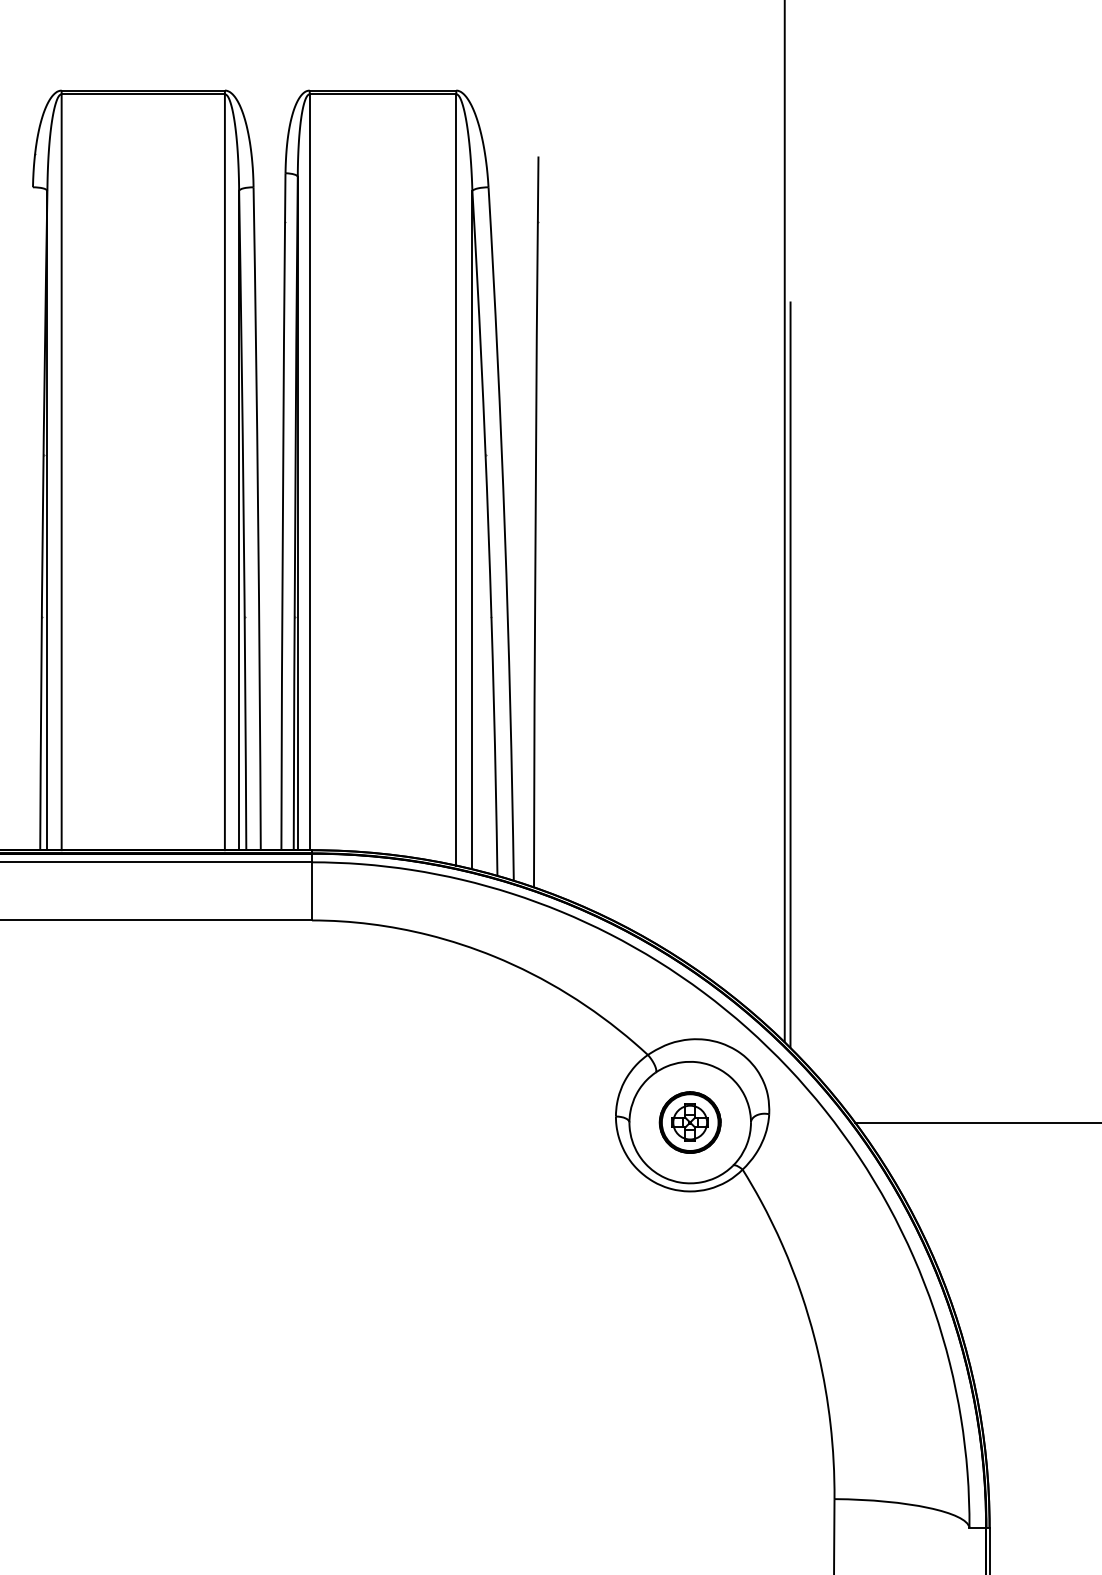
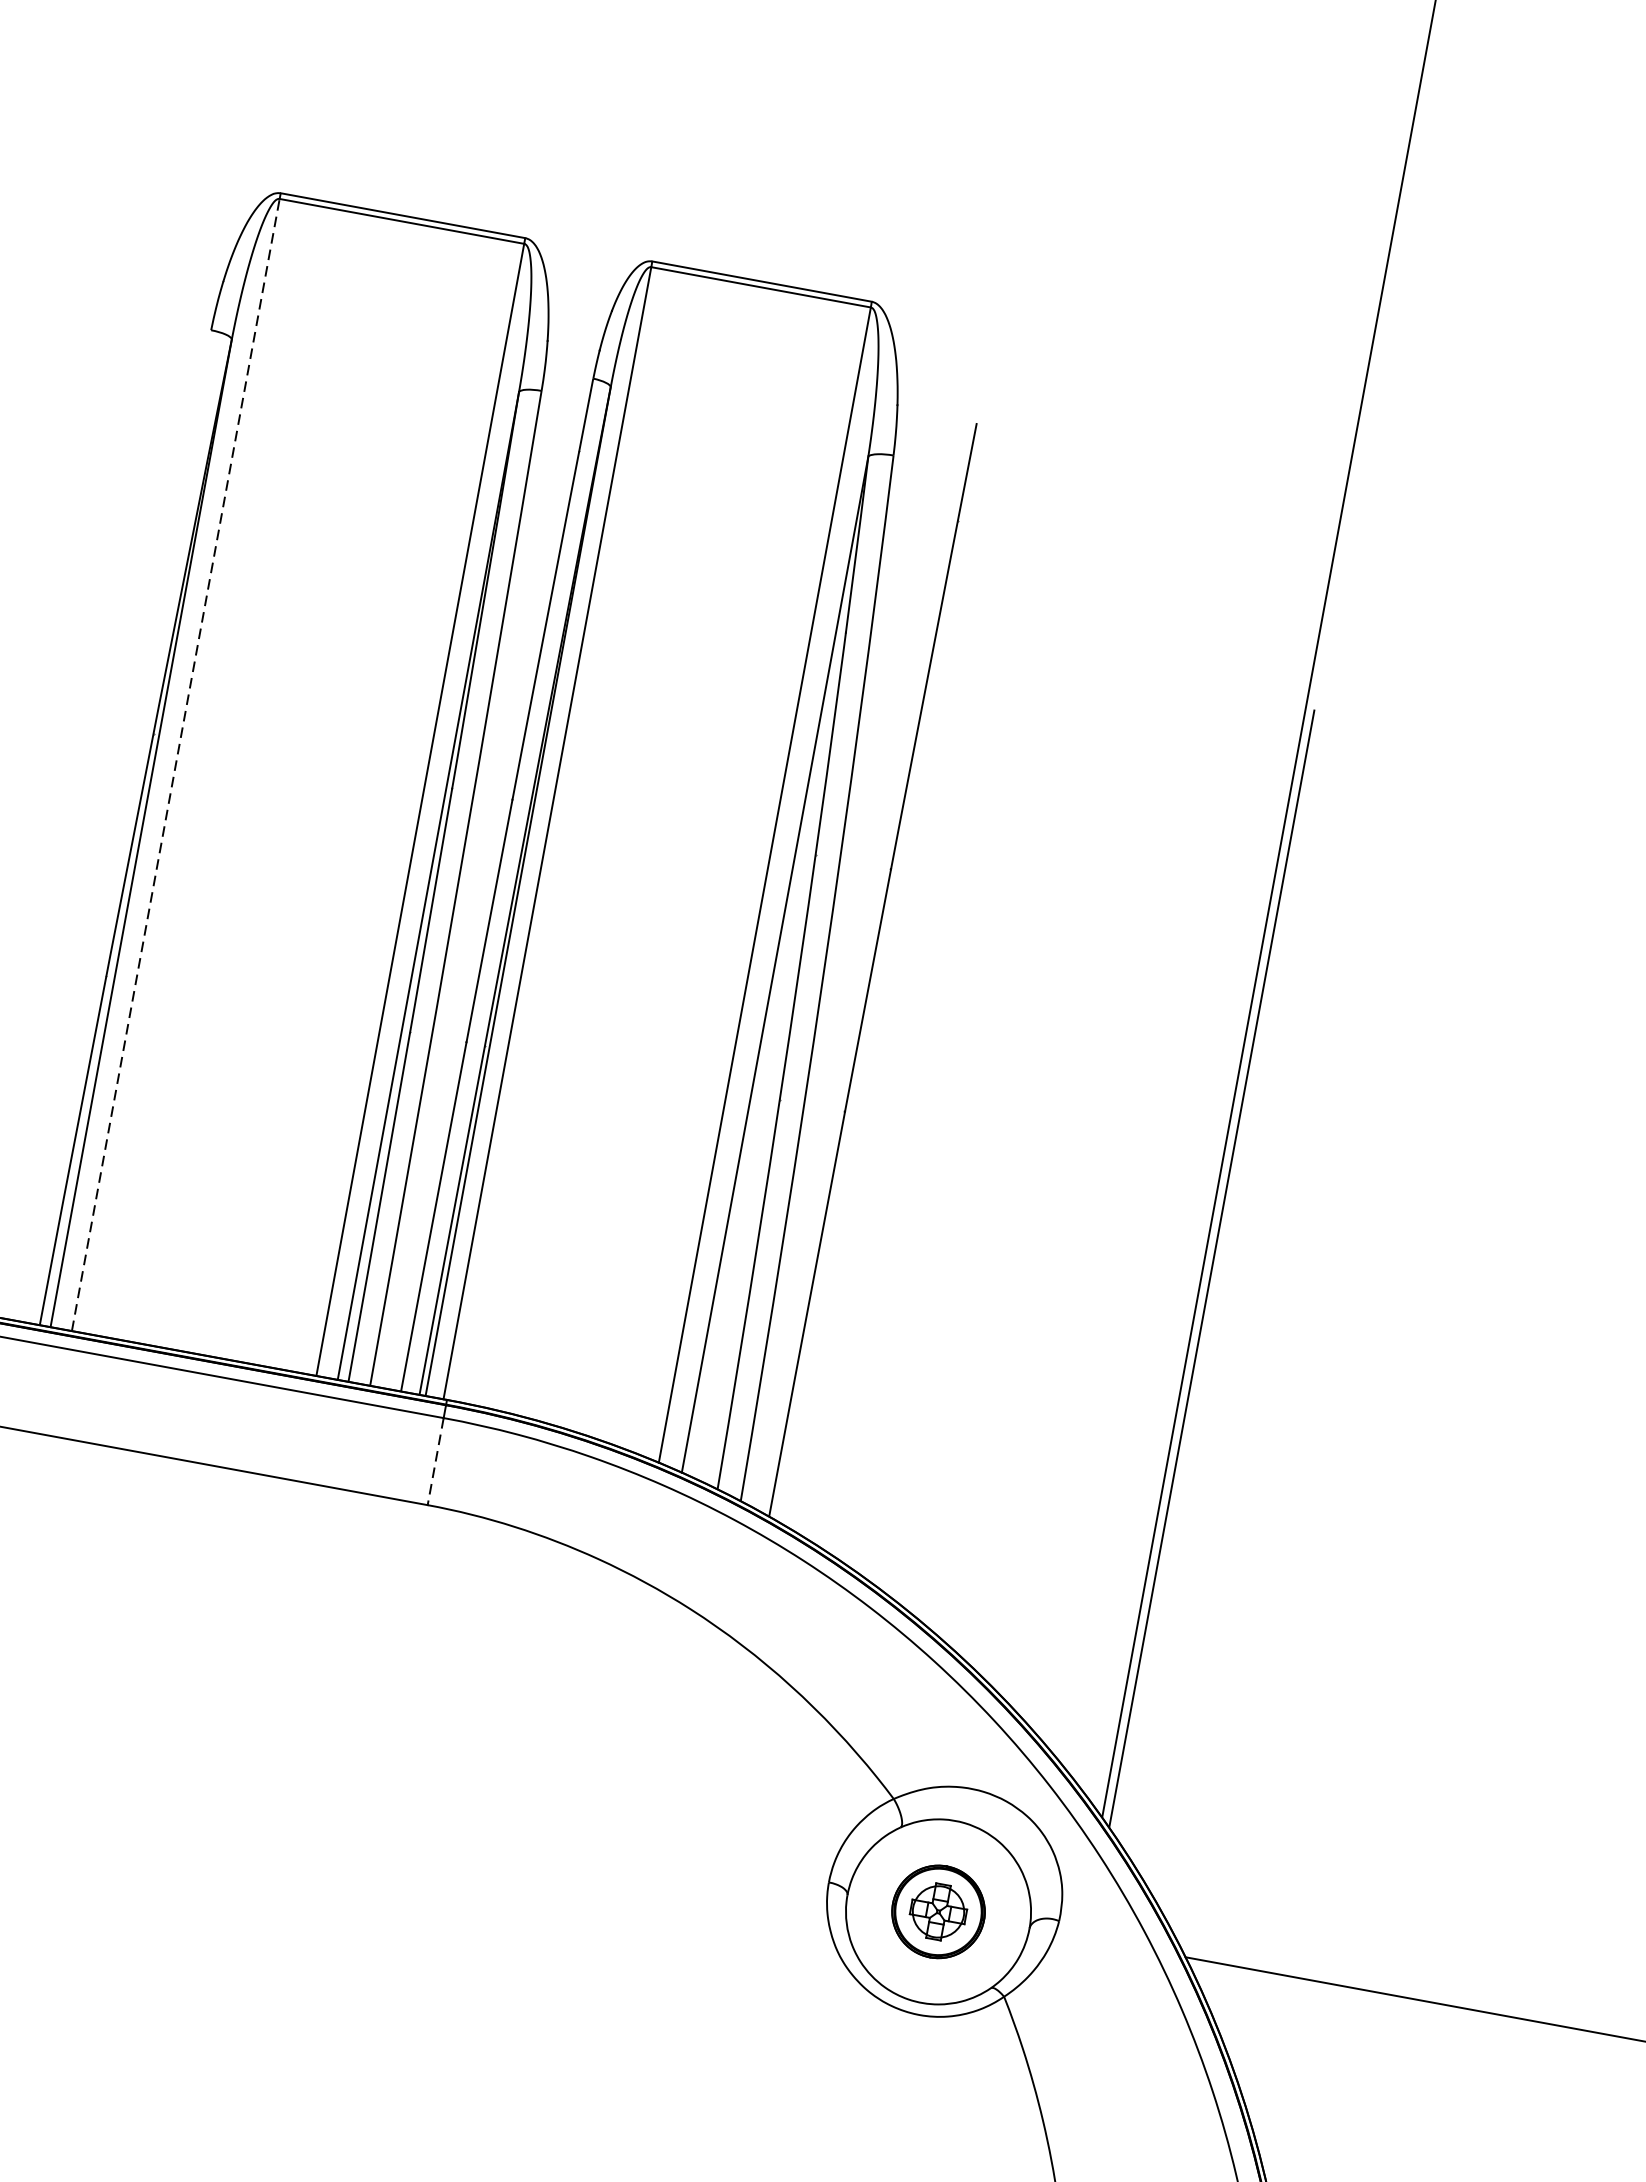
line: (61, 472) -> (175, 765), solid -> dashed
line: (312, 891) -> (436, 1461), solid -> dashed

